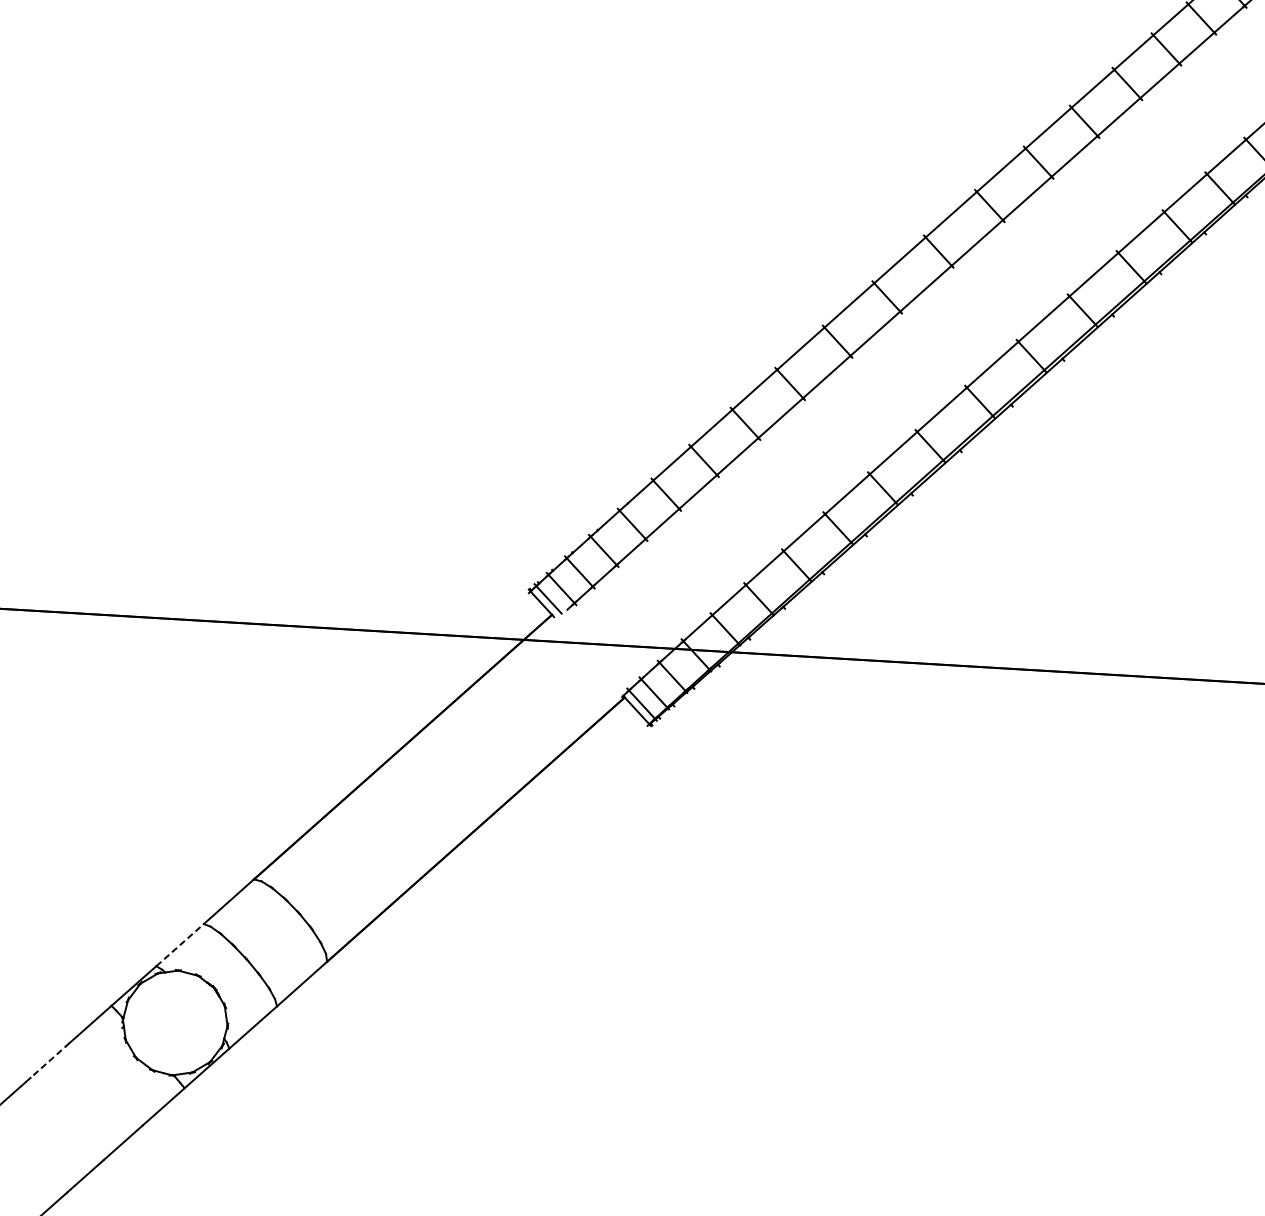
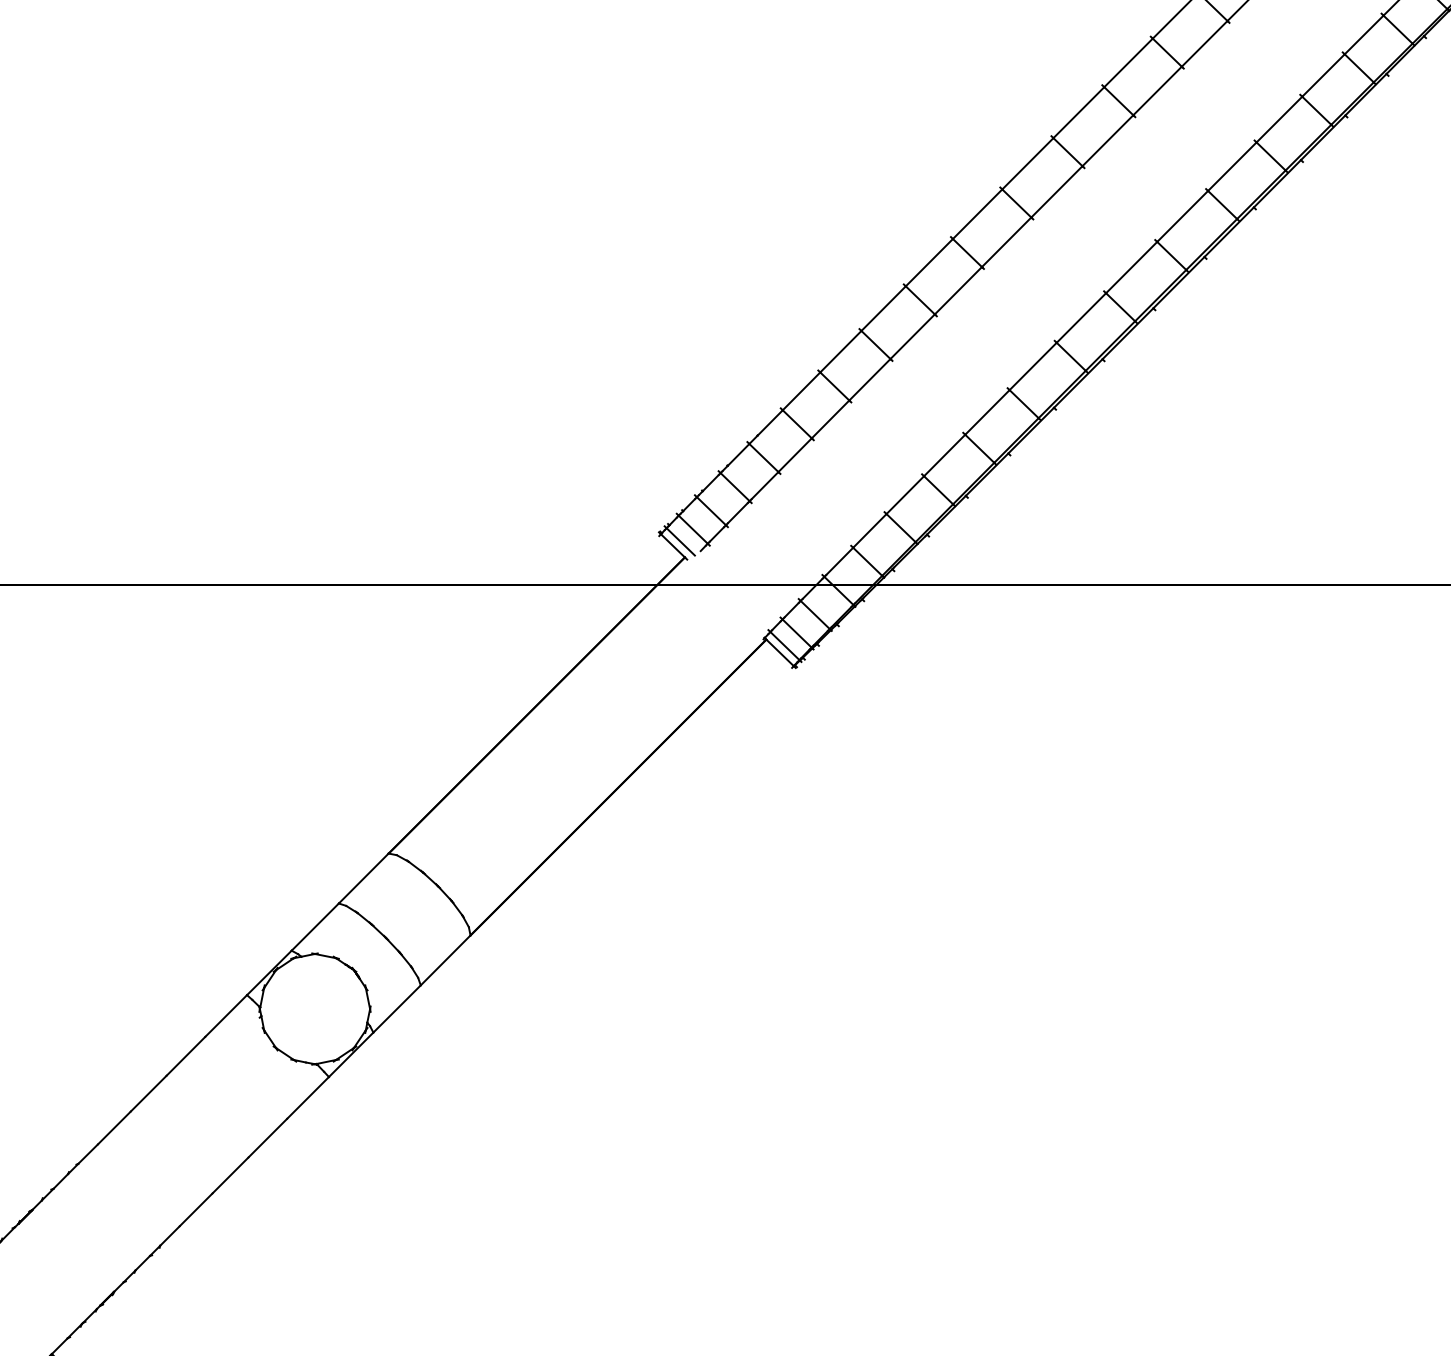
line: (180, 944) -> (315, 926), dashed -> solid
line: (49, 1060) -> (185, 1056), dashed -> solid

